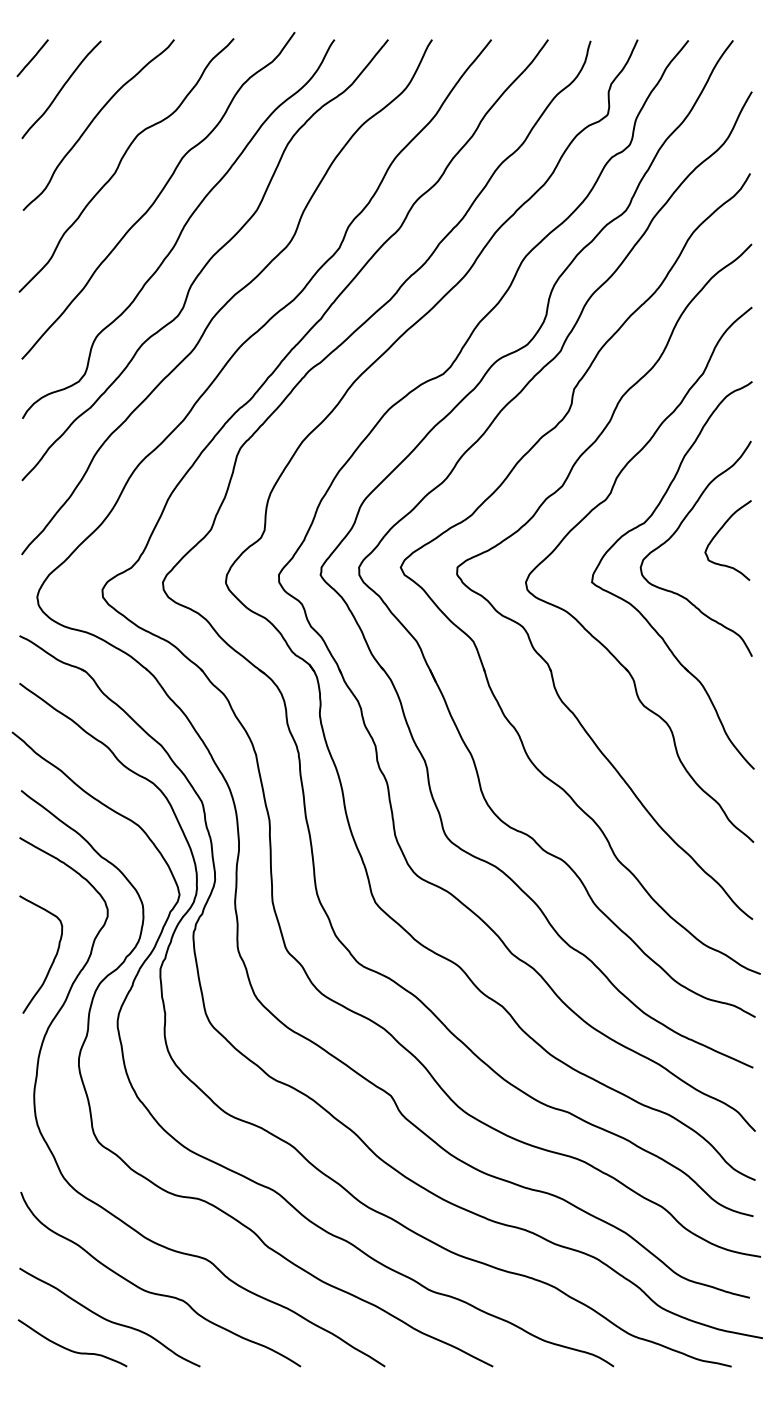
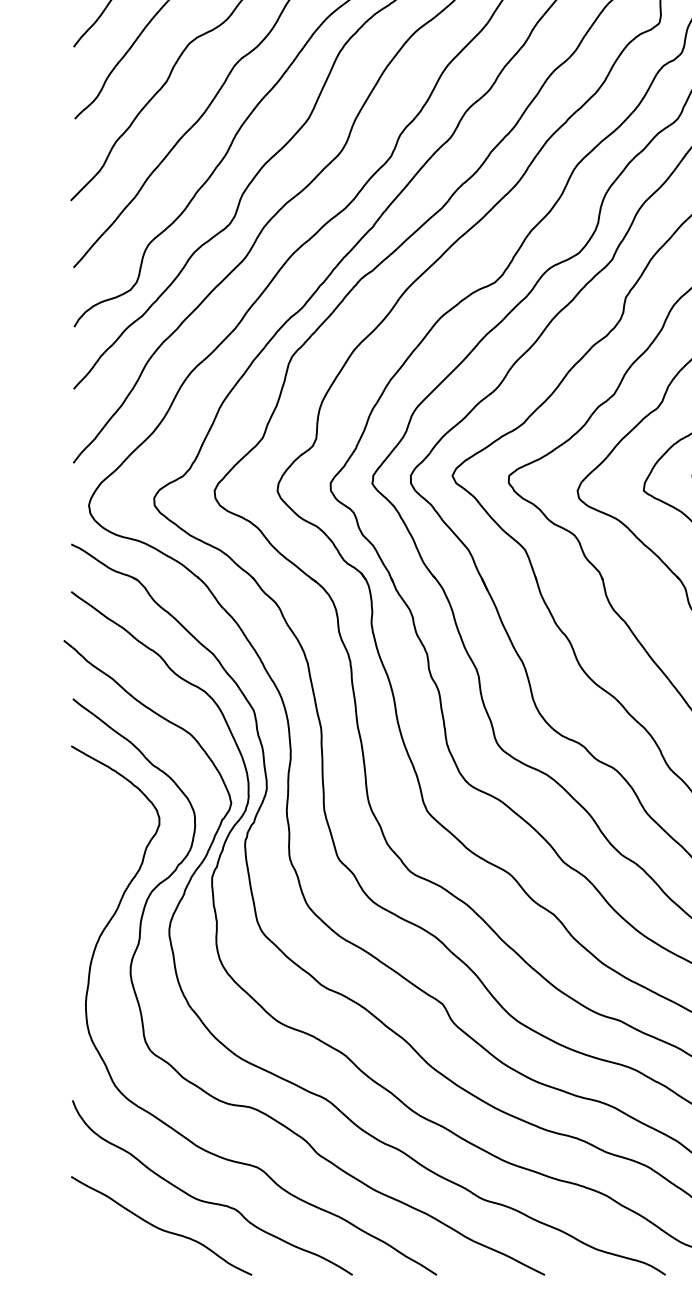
curve: (53, 958) -> (105, 866), removed
curve: (70, 1349) -> (122, 1257), removed

